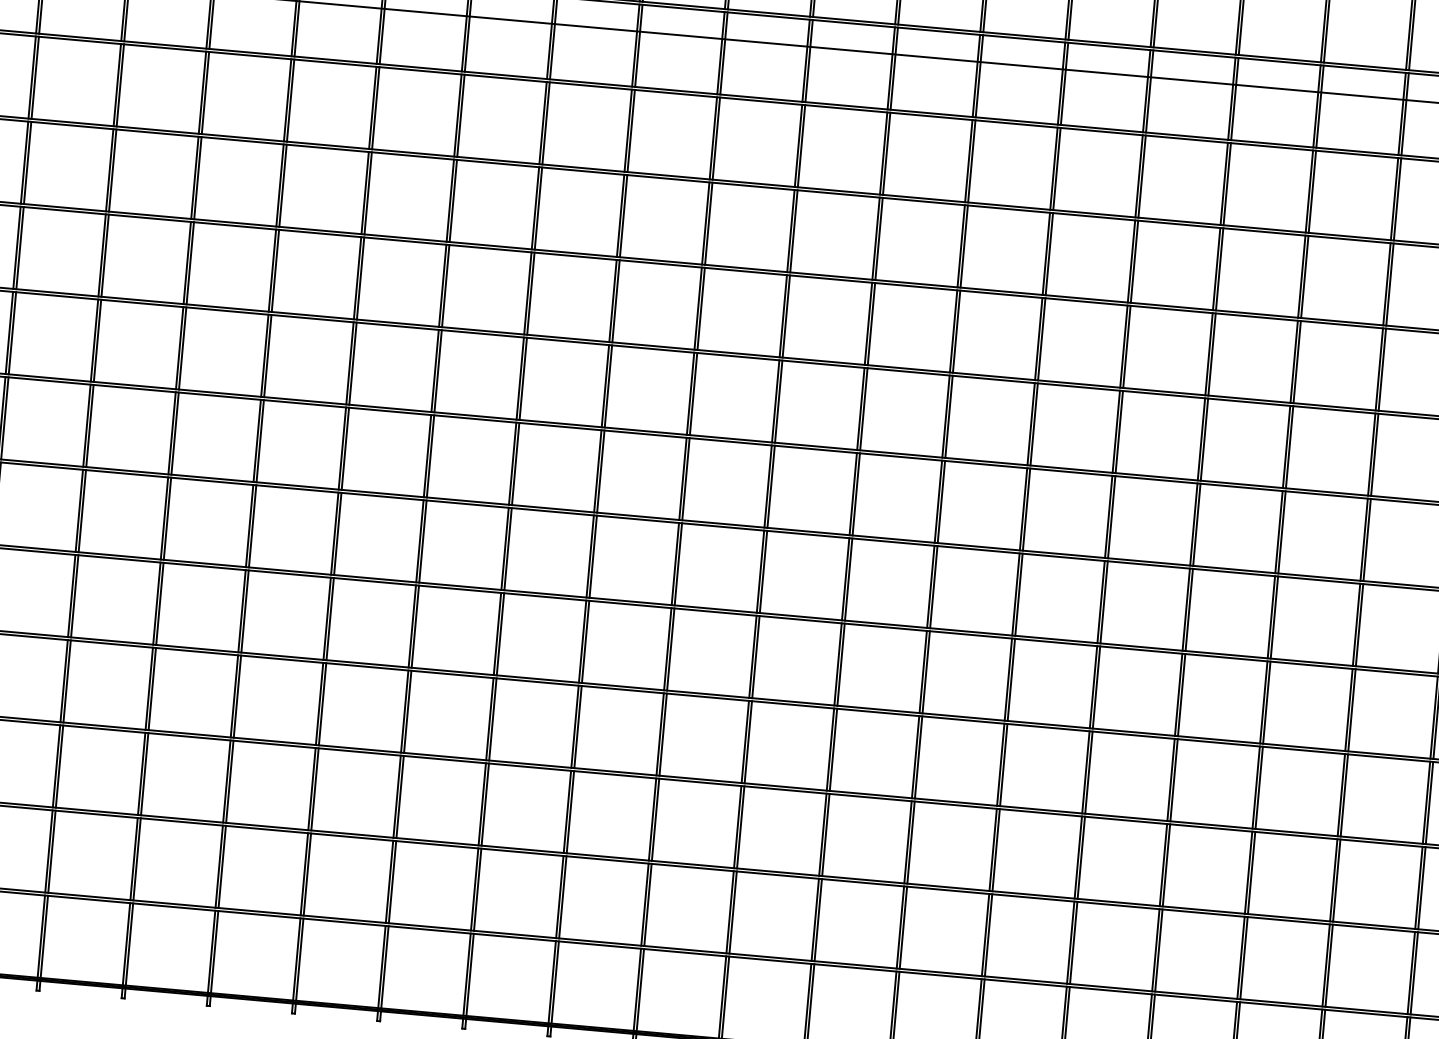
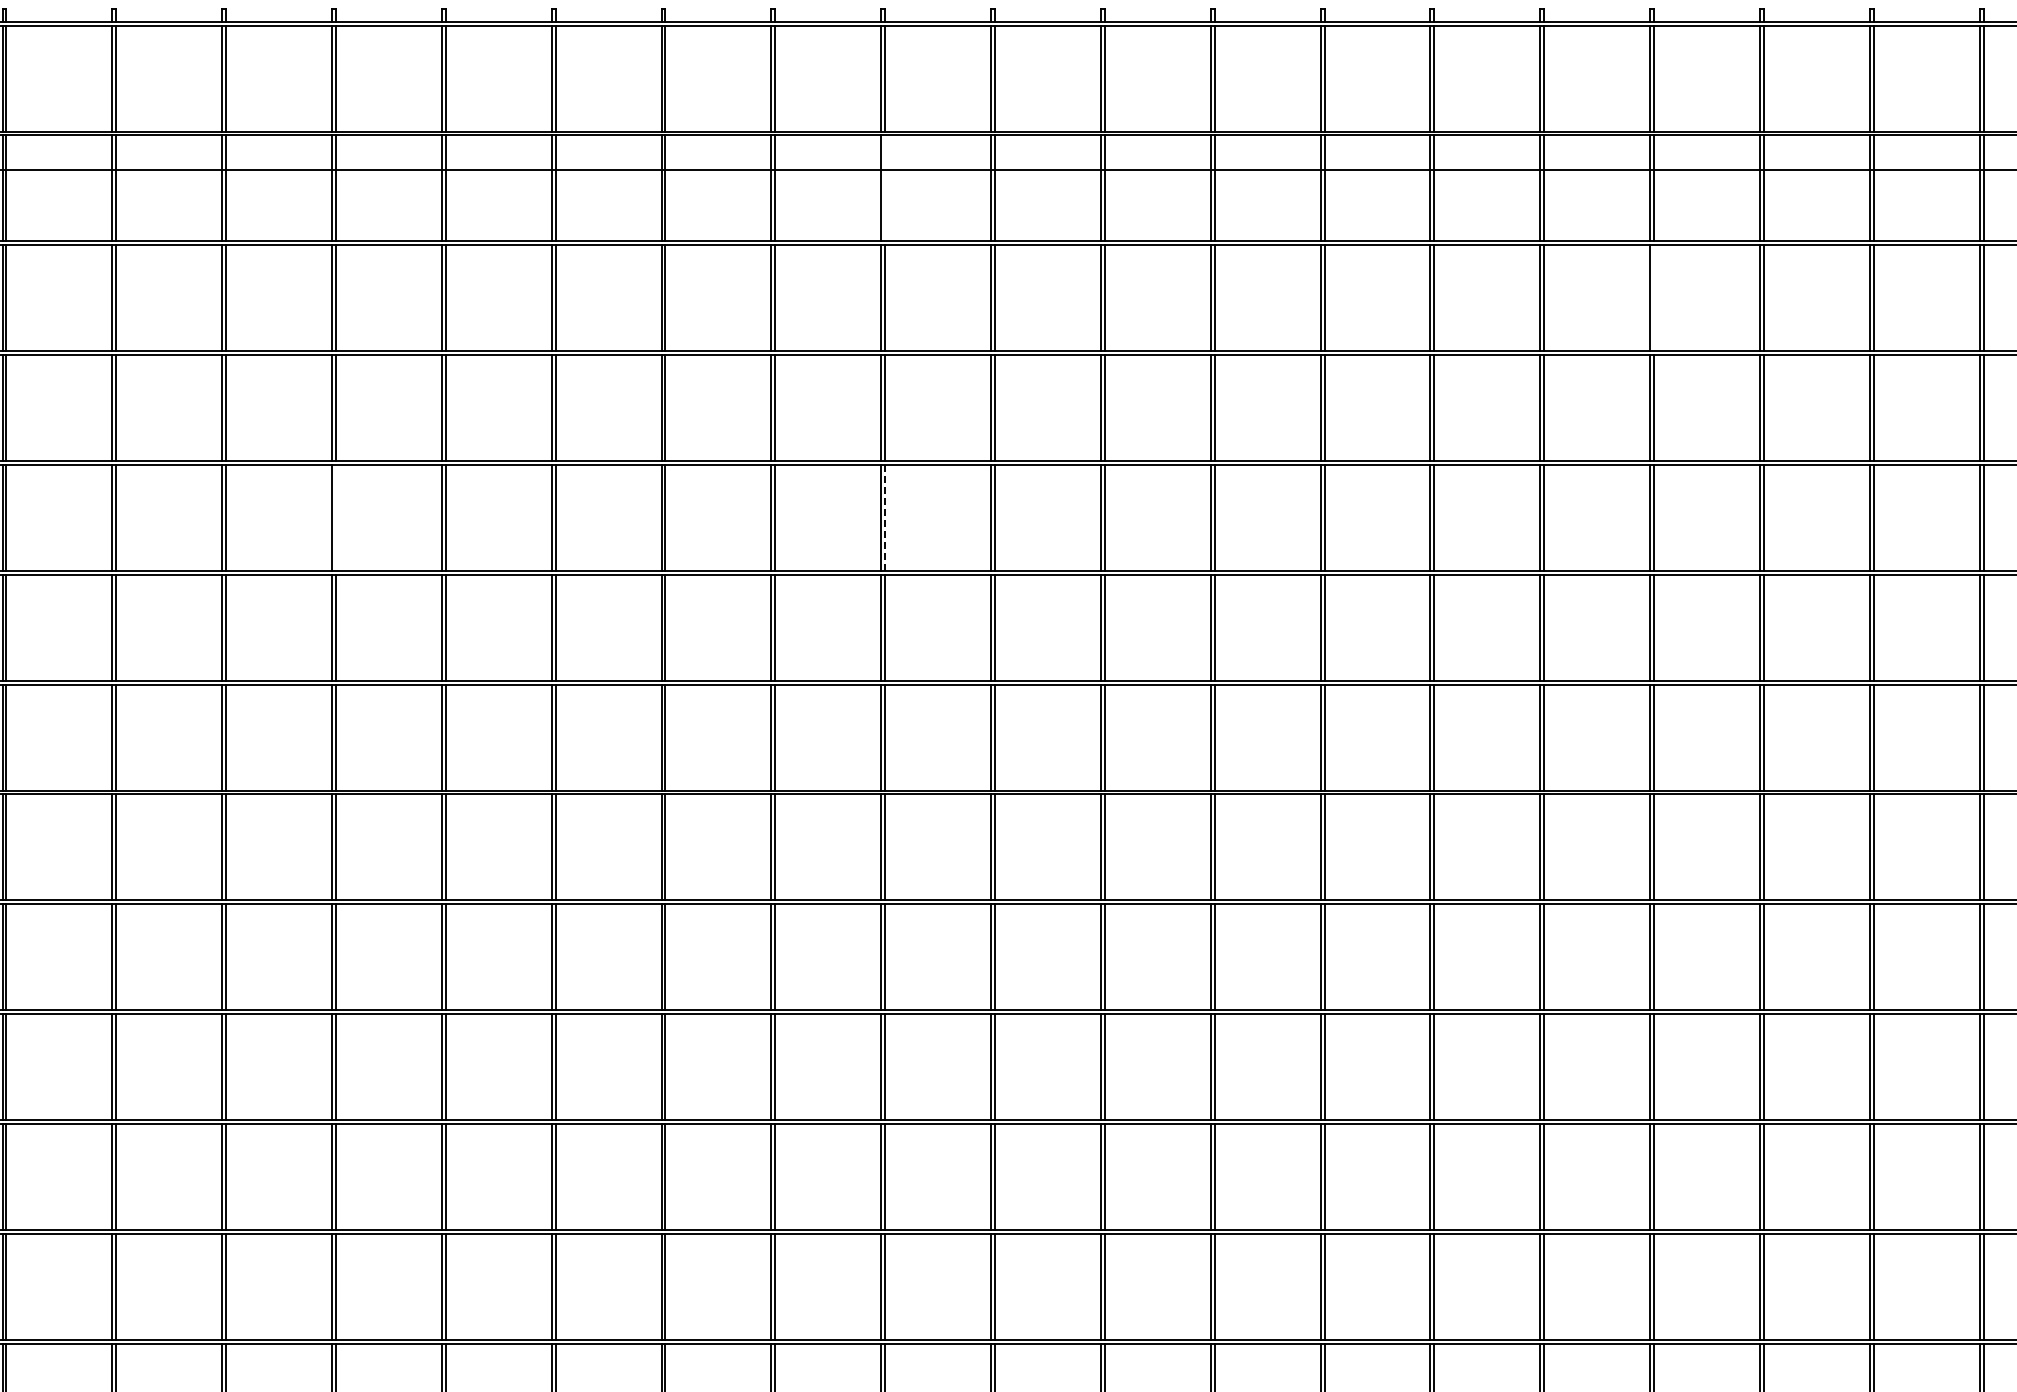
line: (809, 61) -> (885, 188), removed
line: (1397, 199) -> (1654, 298), removed
line: (360, 278) -> (335, 517), removed
line: (786, 316) -> (885, 517), solid -> dashed

